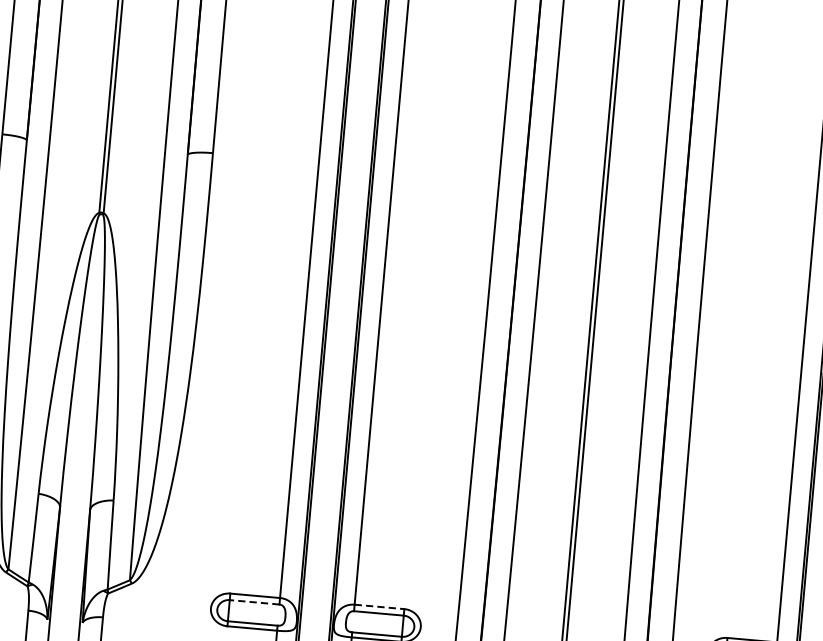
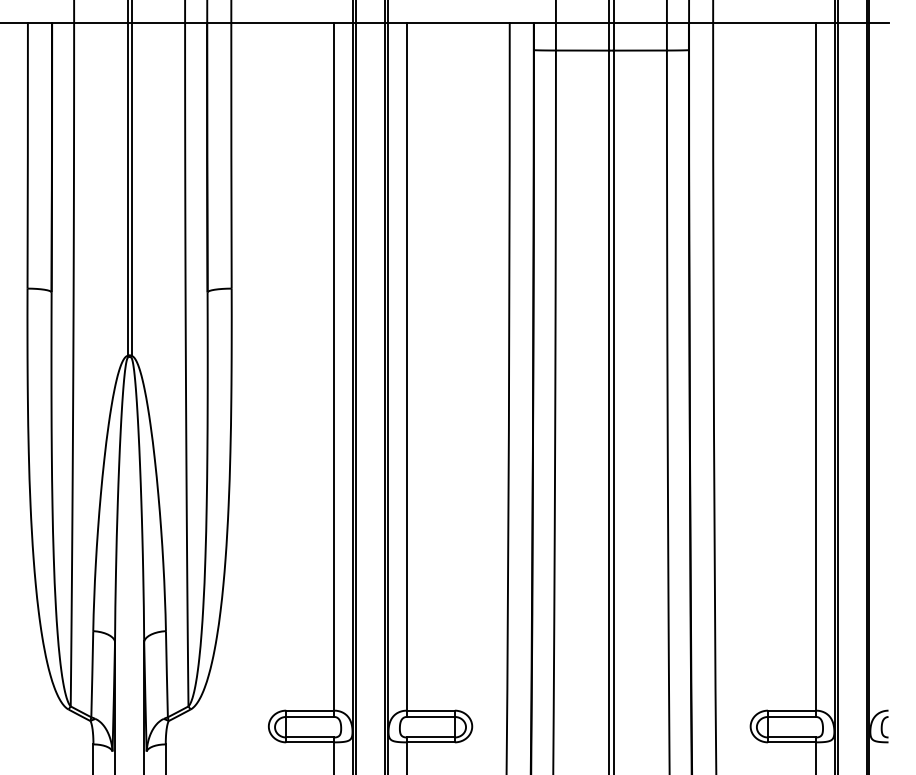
line: (253, 601) -> (309, 716), dashed -> solid
line: (380, 606) -> (431, 710), dashed -> solid

